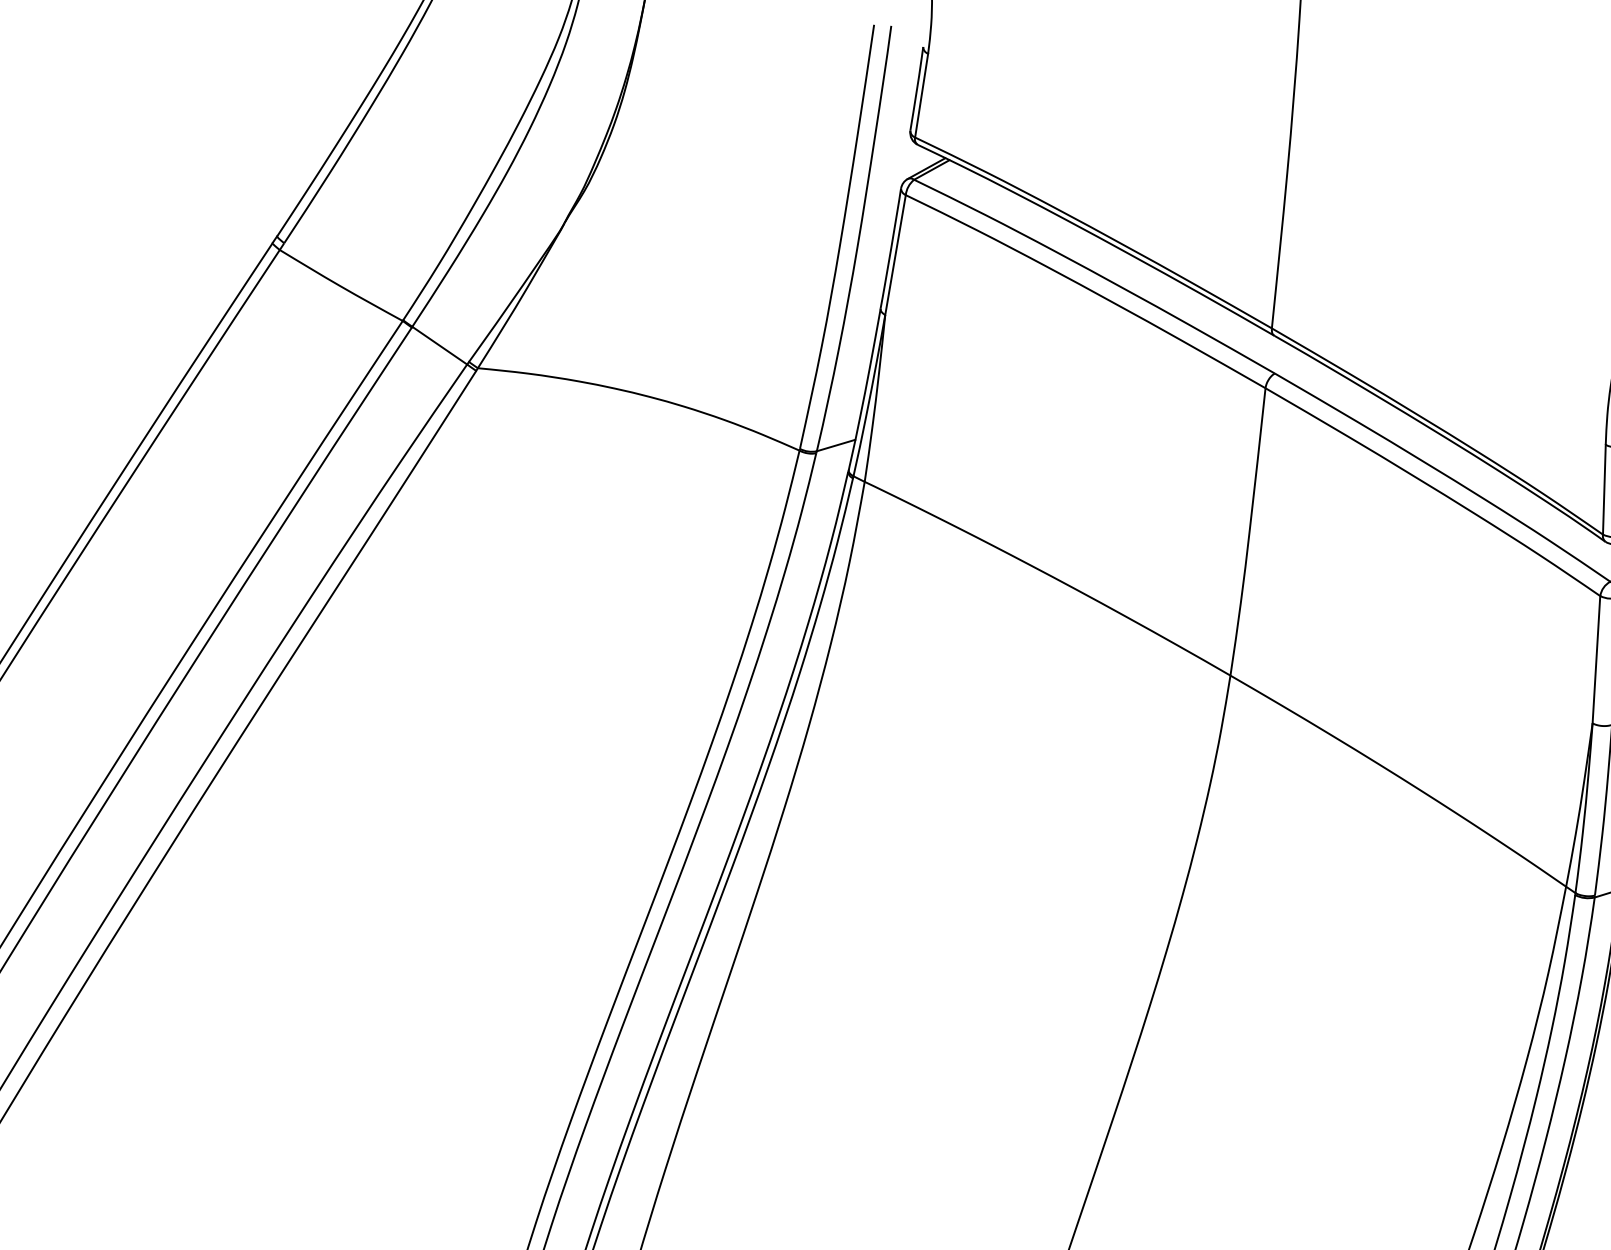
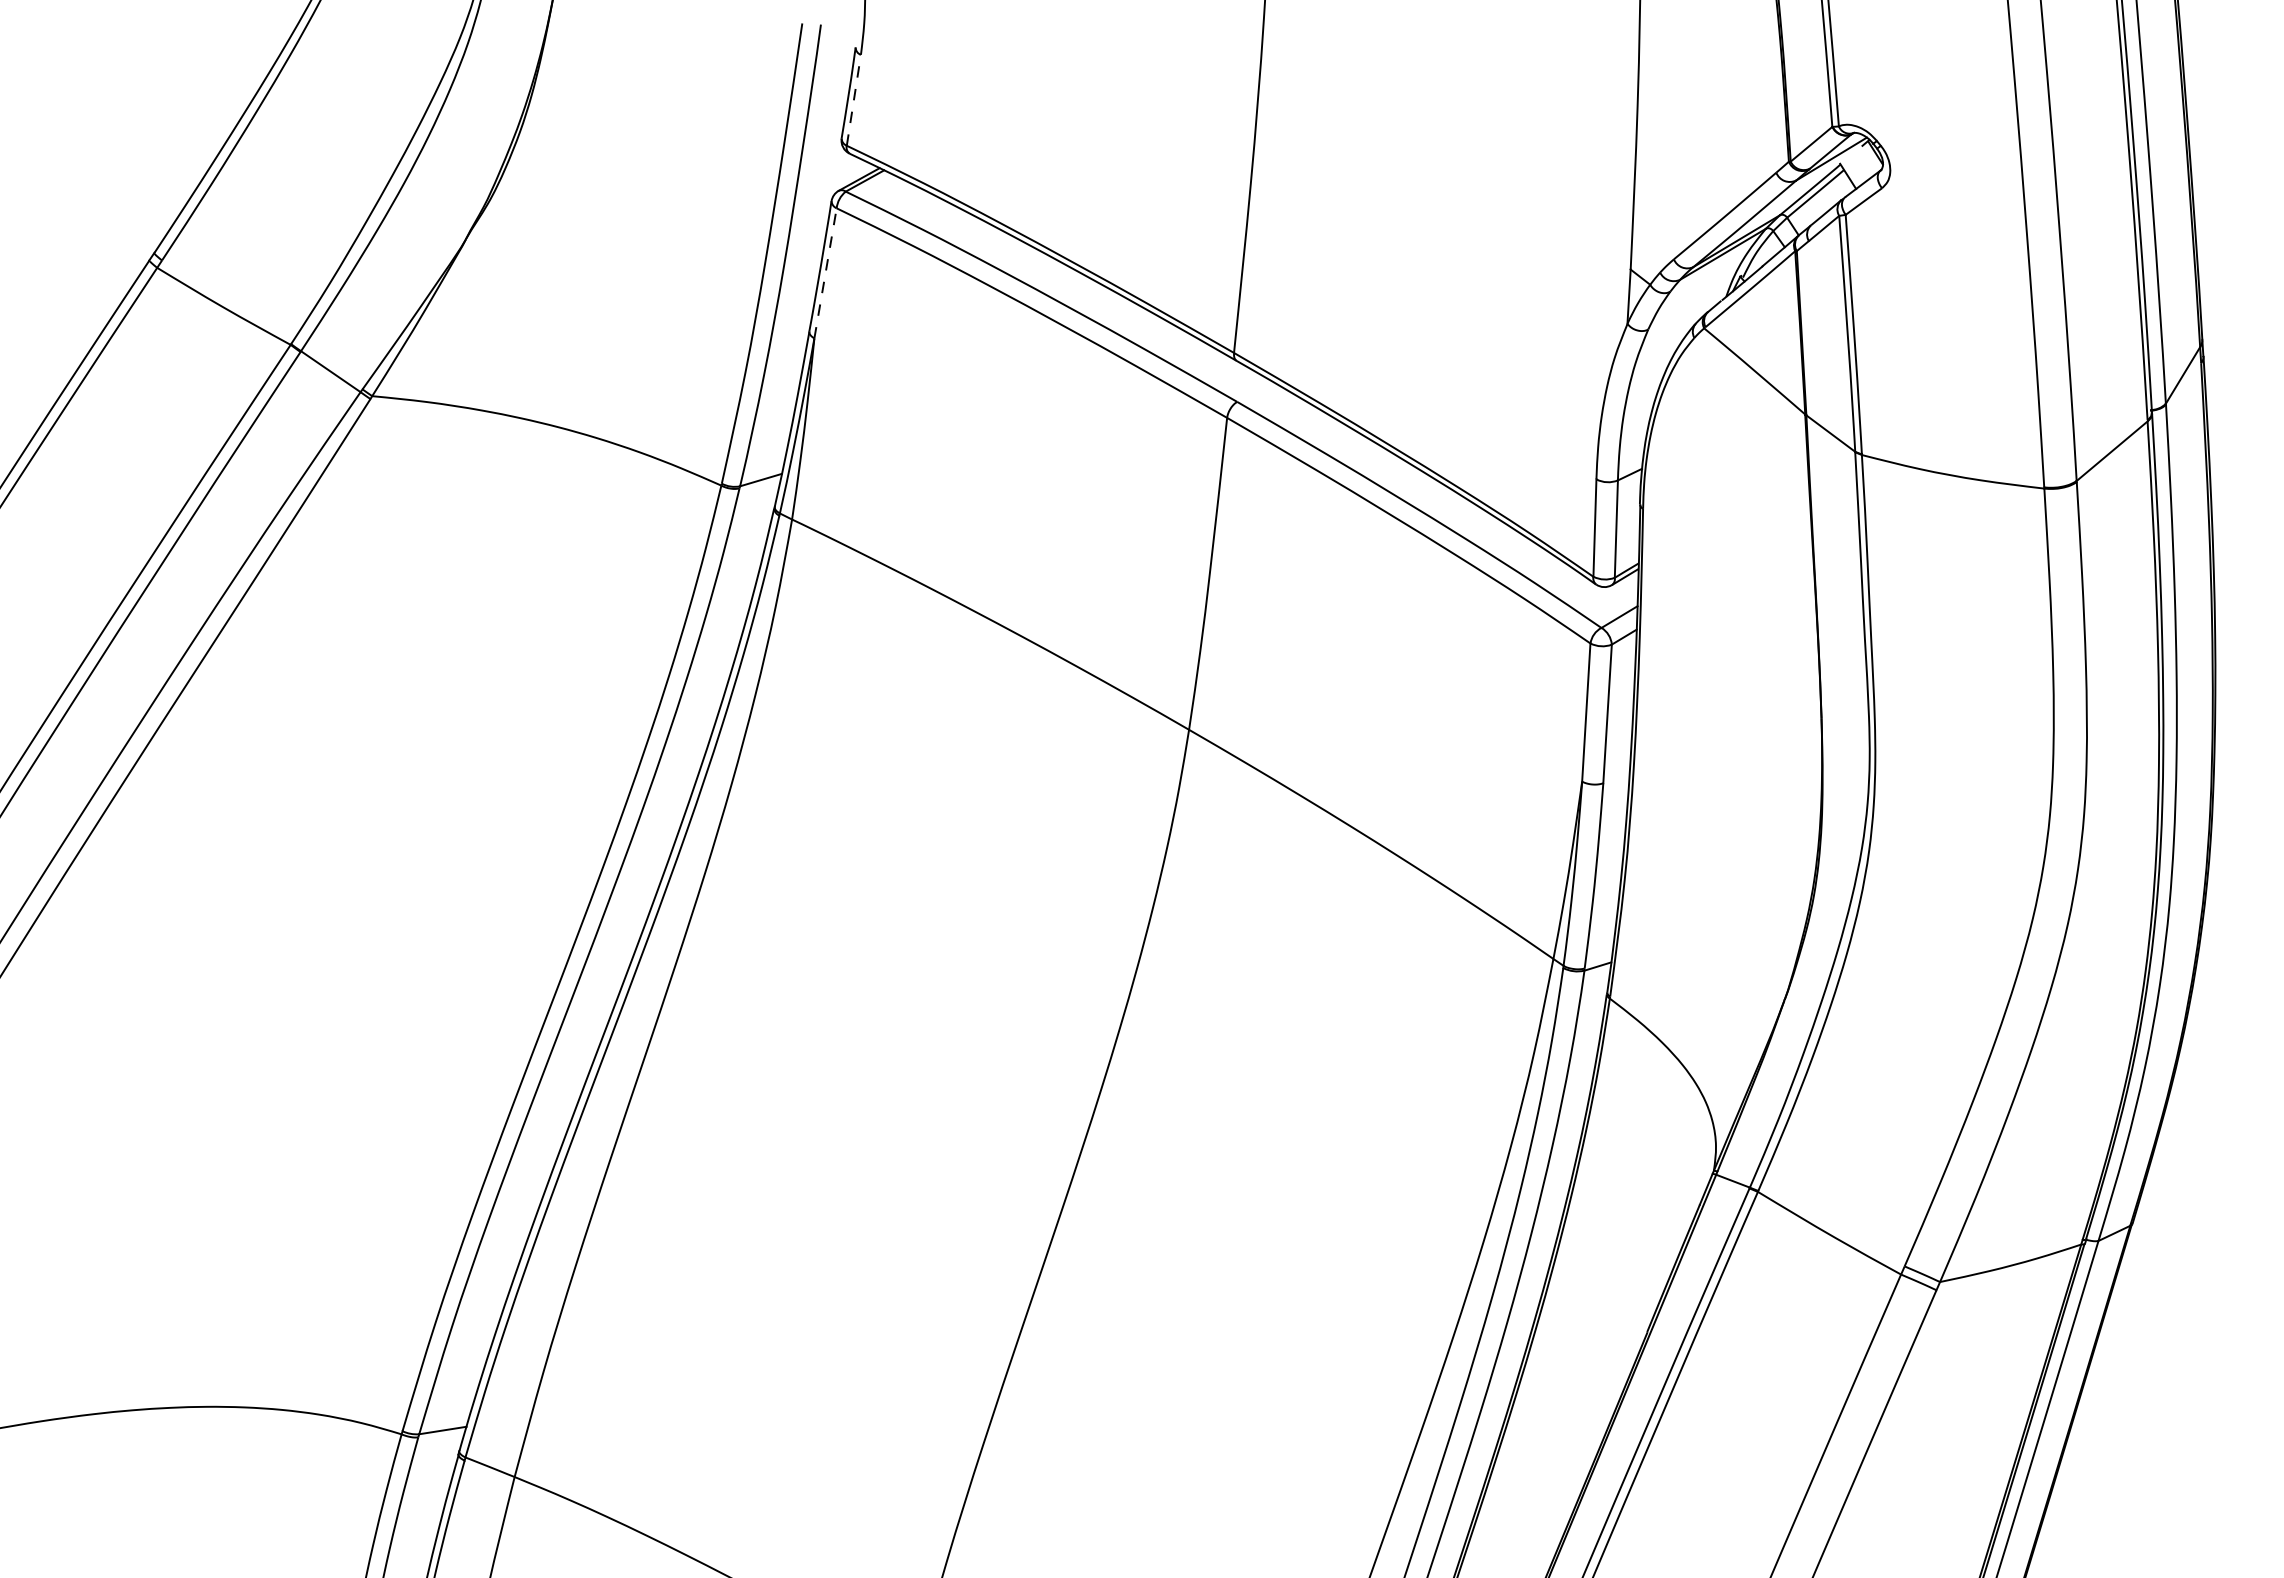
line: (921, 94) -> (853, 99), solid -> dashed
line: (895, 254) -> (825, 272), solid -> dashed

